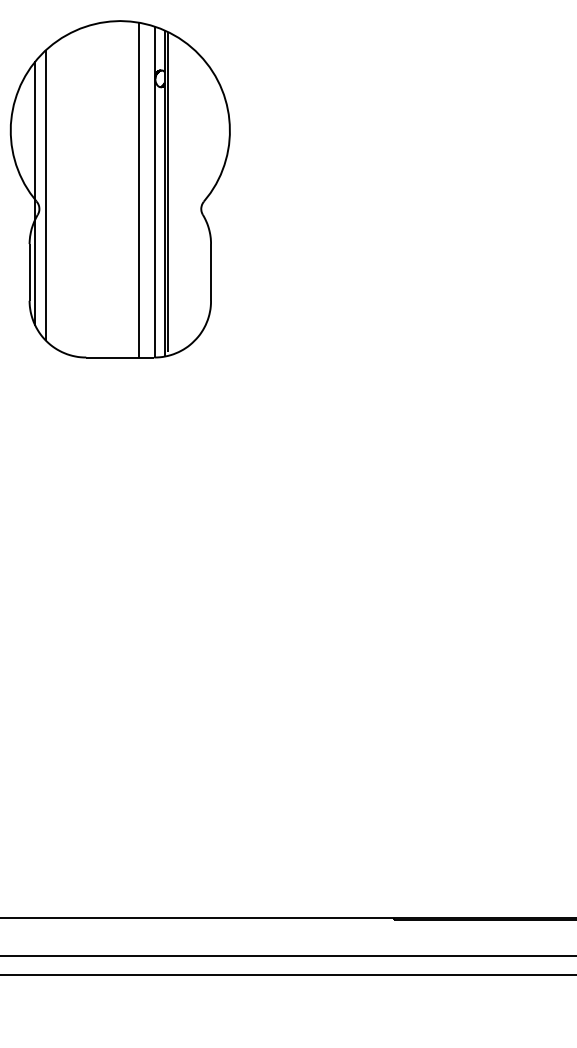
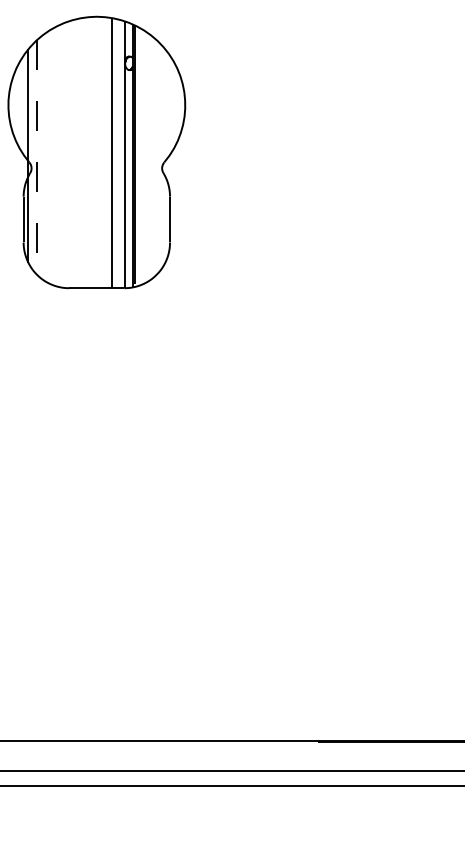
line: (46, 195) -> (37, 157), solid -> dashed

